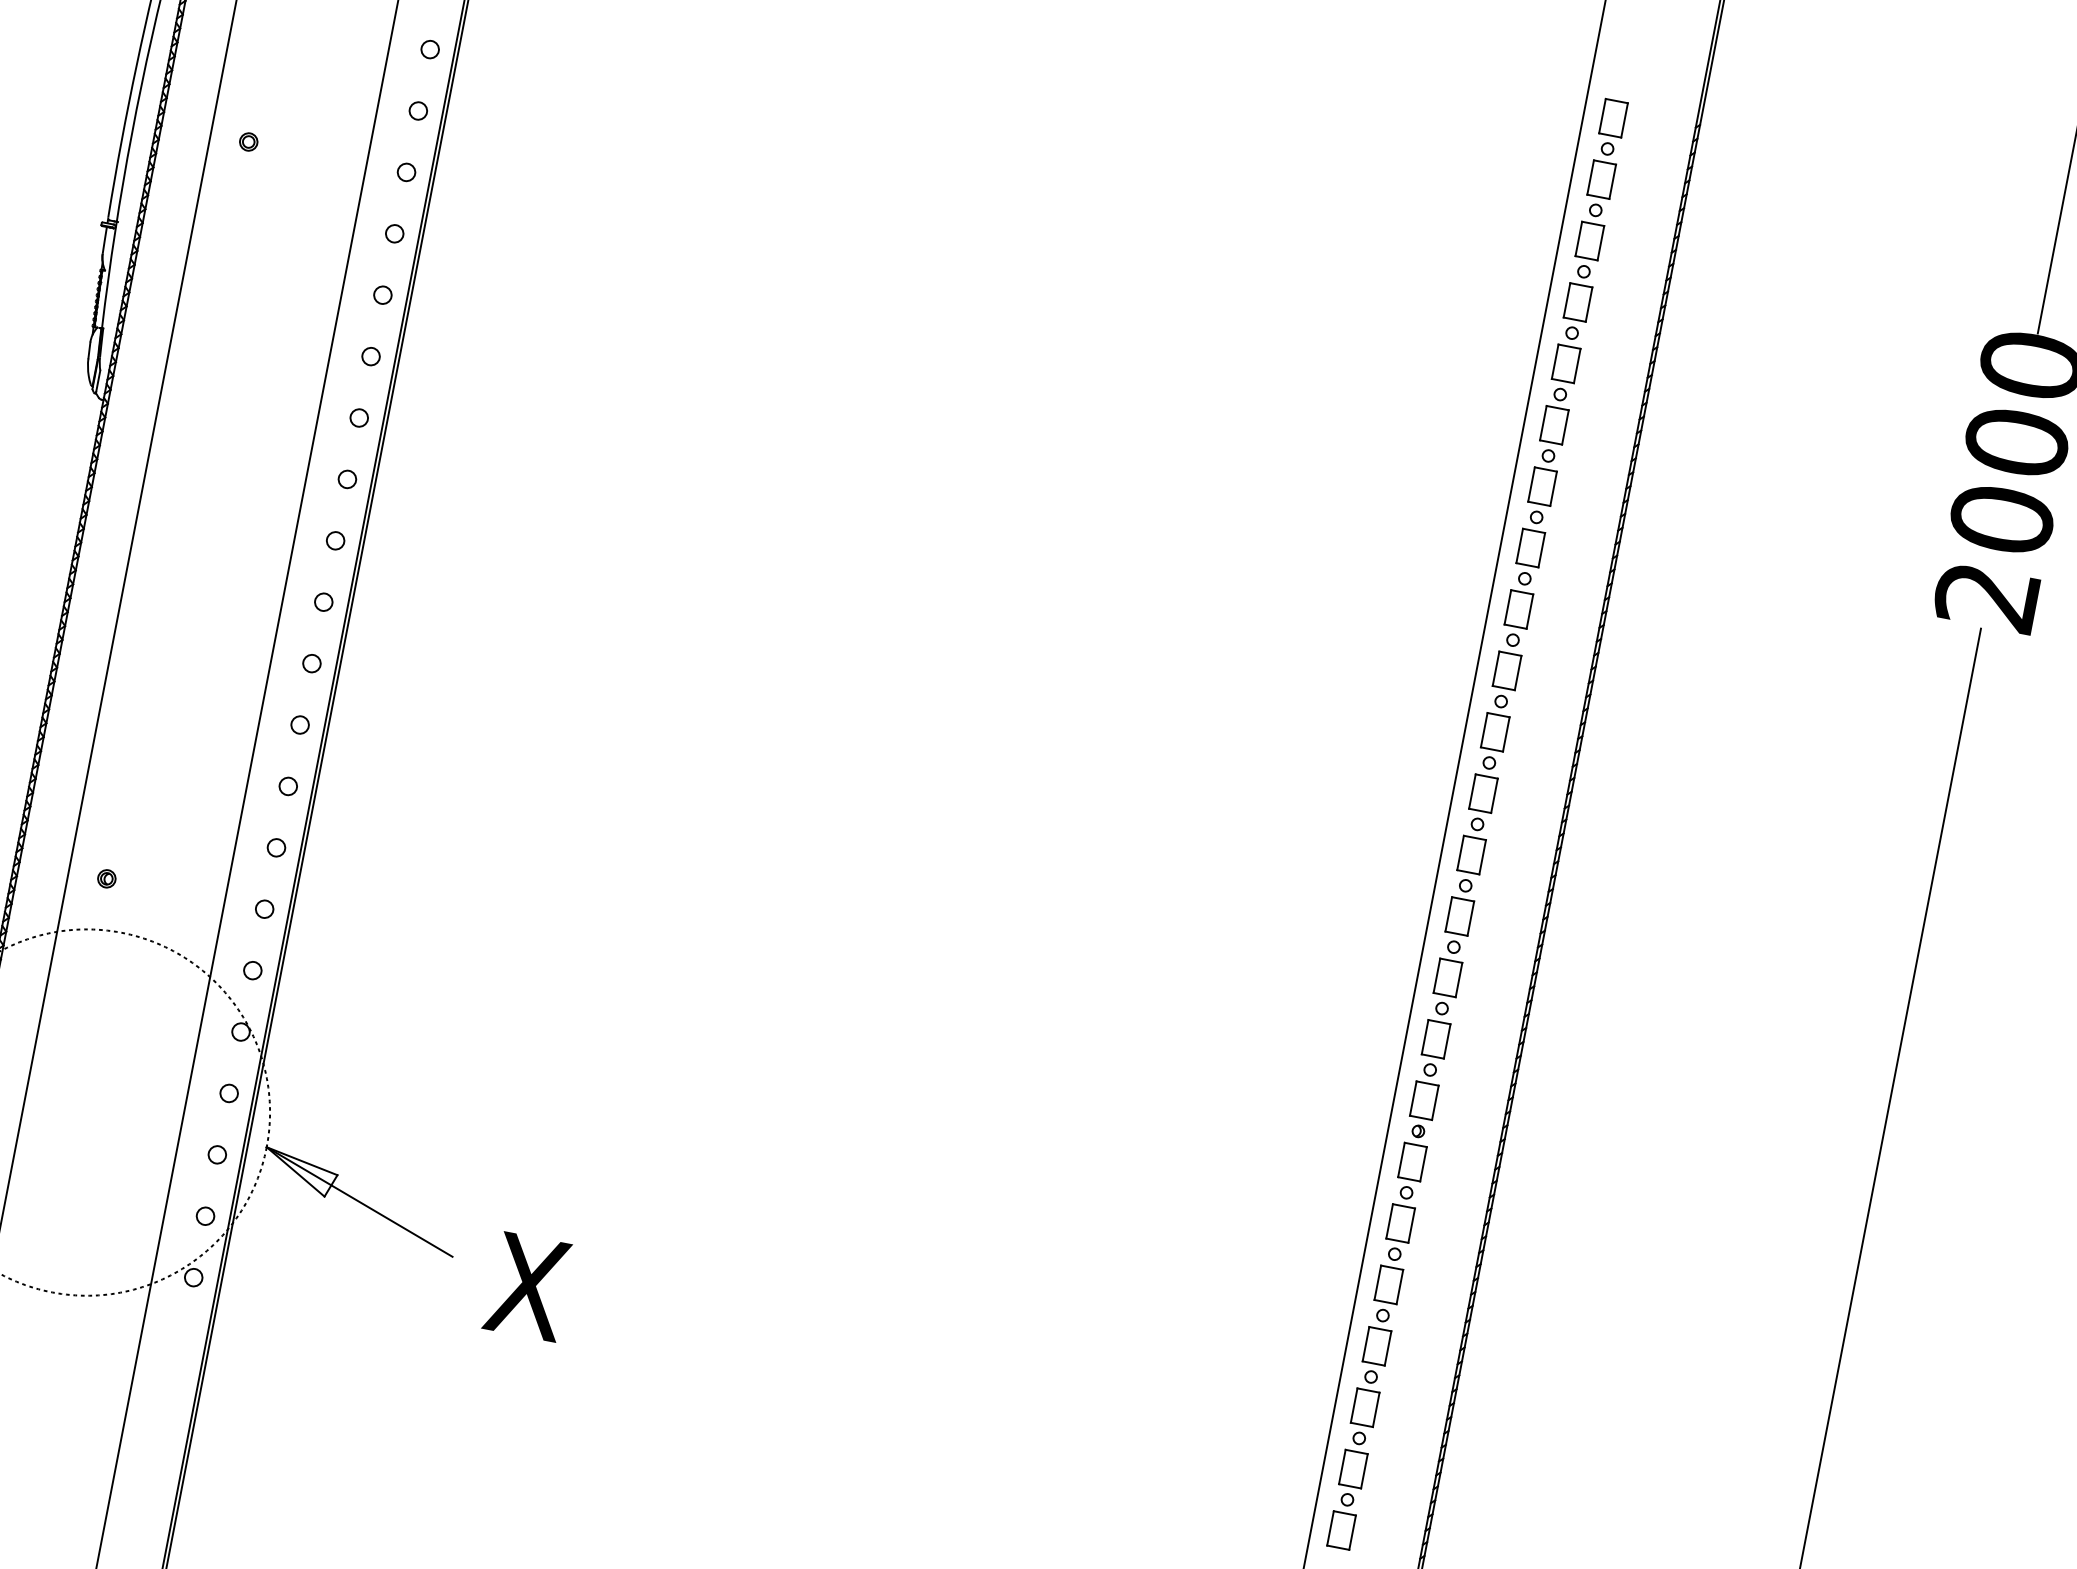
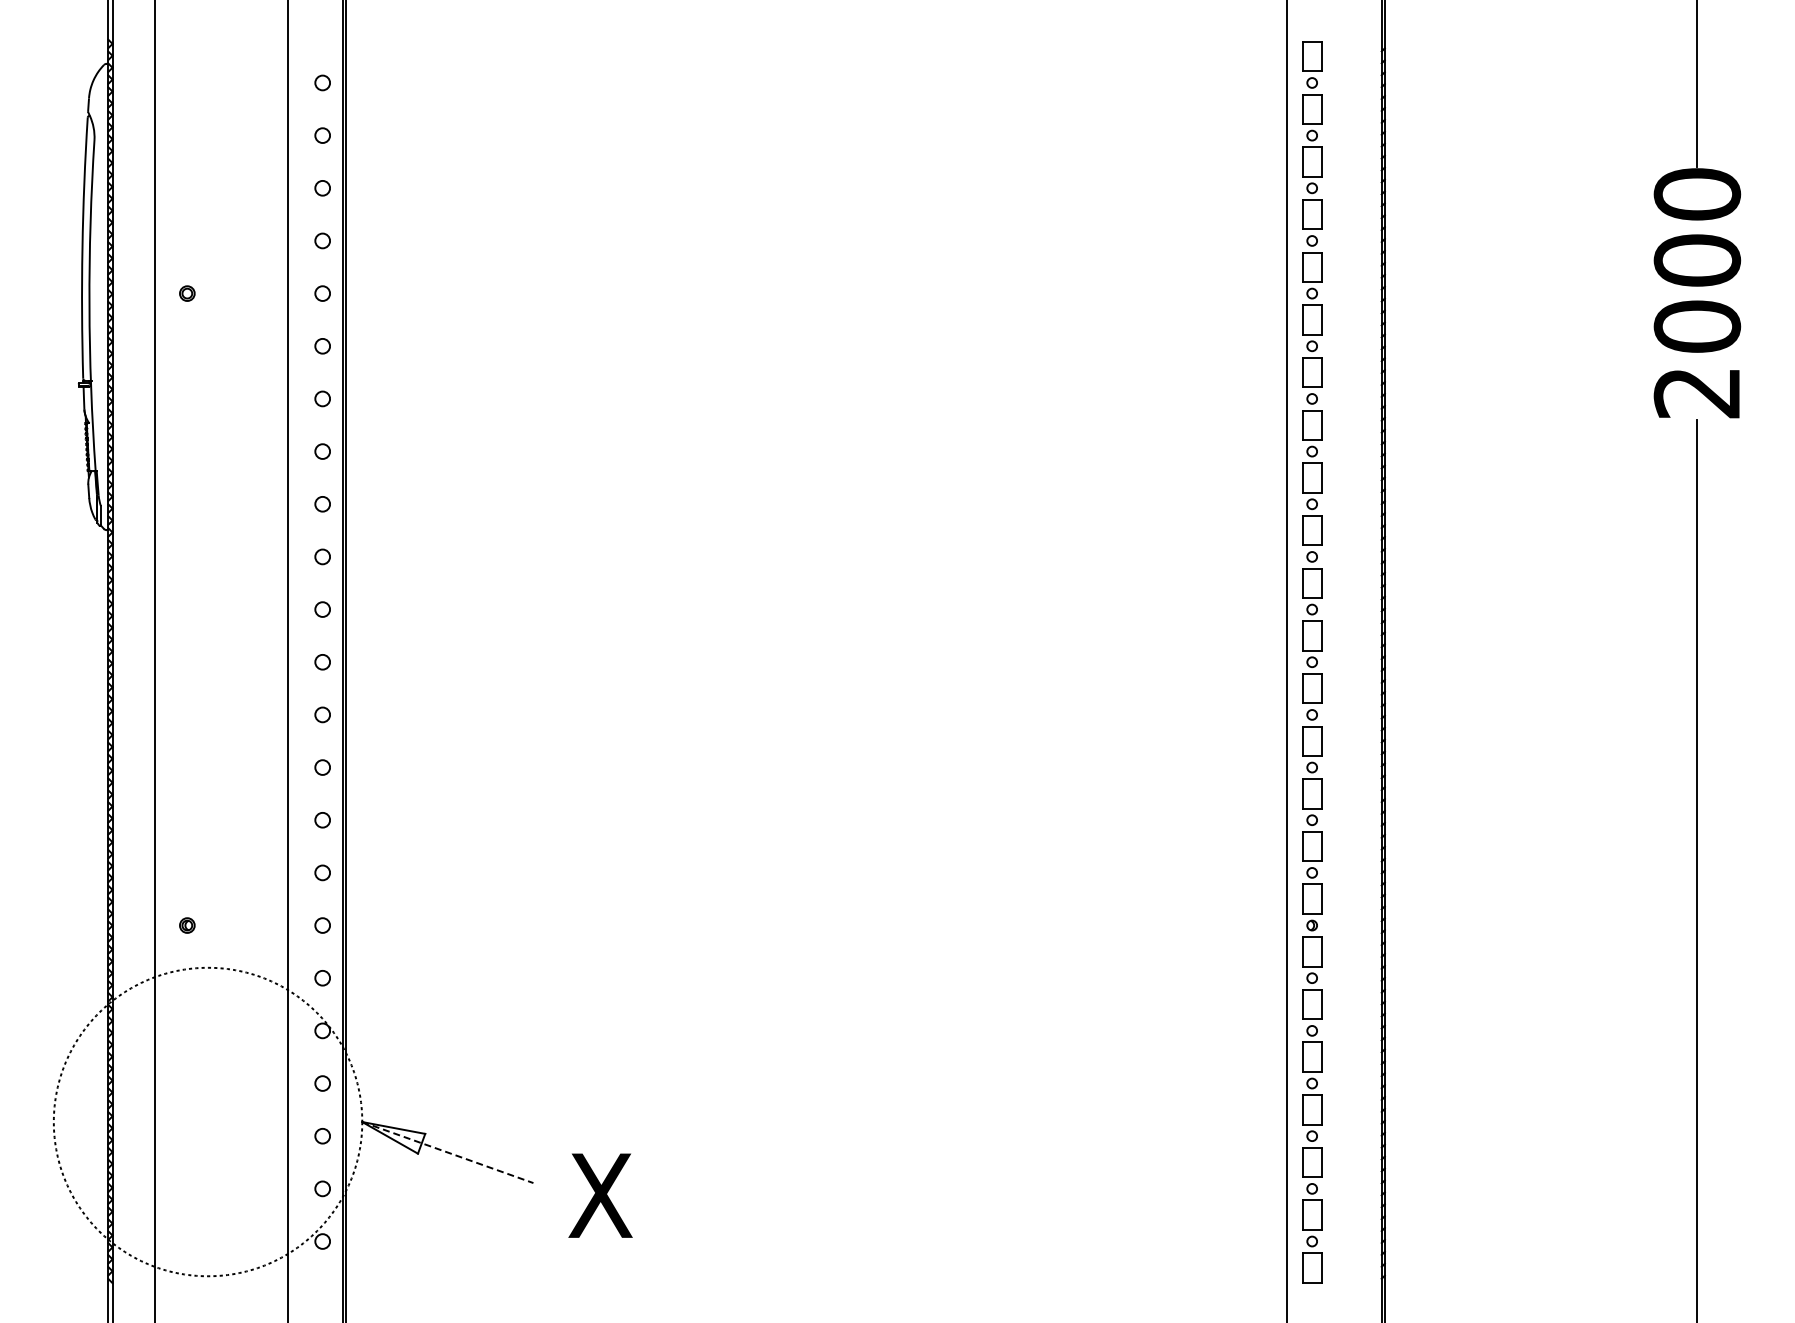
line: (359, 1201) -> (447, 1152), solid -> dashed

